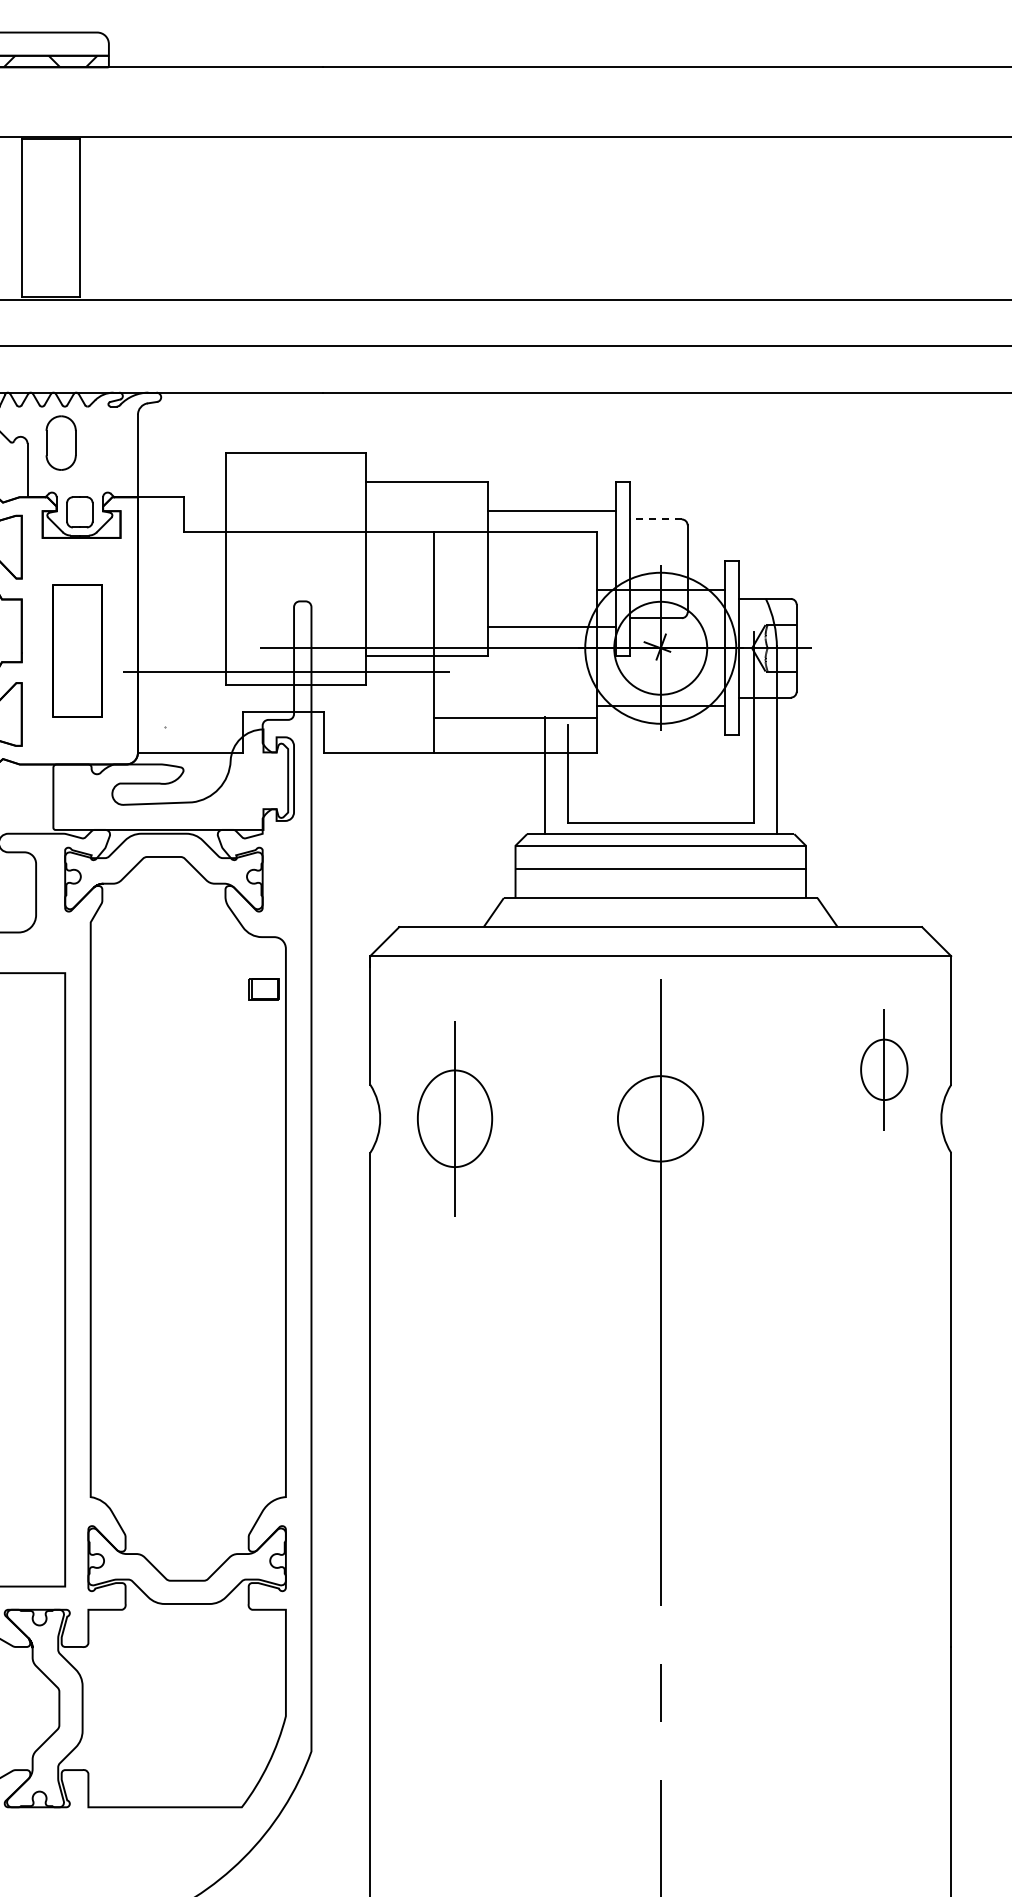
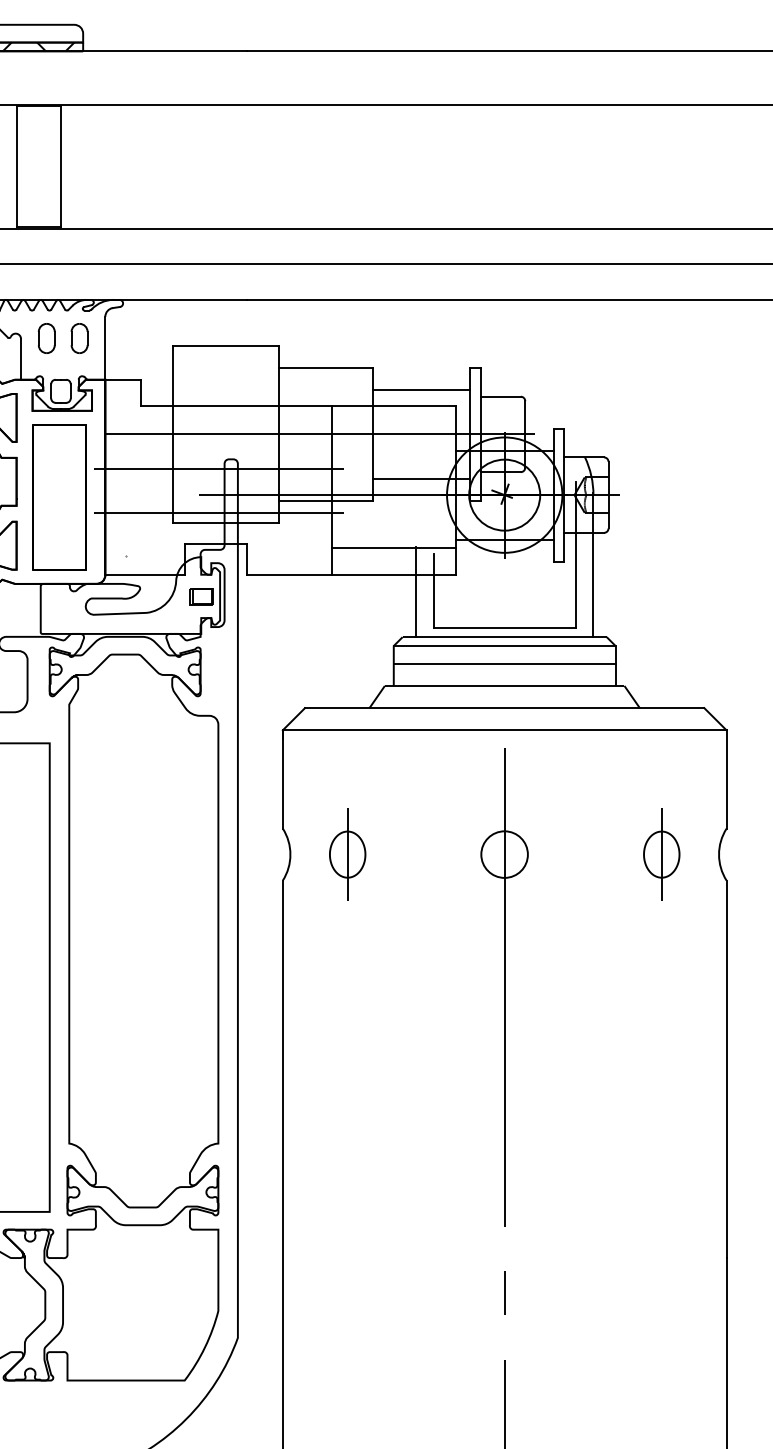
part: (61, 443) -> (46, 338), size x0.71
part: (103, 443) -> (79, 338), added
line: (655, 519) -> (500, 396), dashed -> solid
line: (417, 568) -> (318, 434), added
line: (286, 613) -> (218, 468), added
part: (77, 650) -> (59, 496), size x1.43
part: (263, 989) -> (201, 596), moved
part: (884, 1069) -> (661, 854), moved
part: (455, 1118) -> (347, 854), size x0.62
circle: (660, 1118) -> (504, 854), size x0.71

